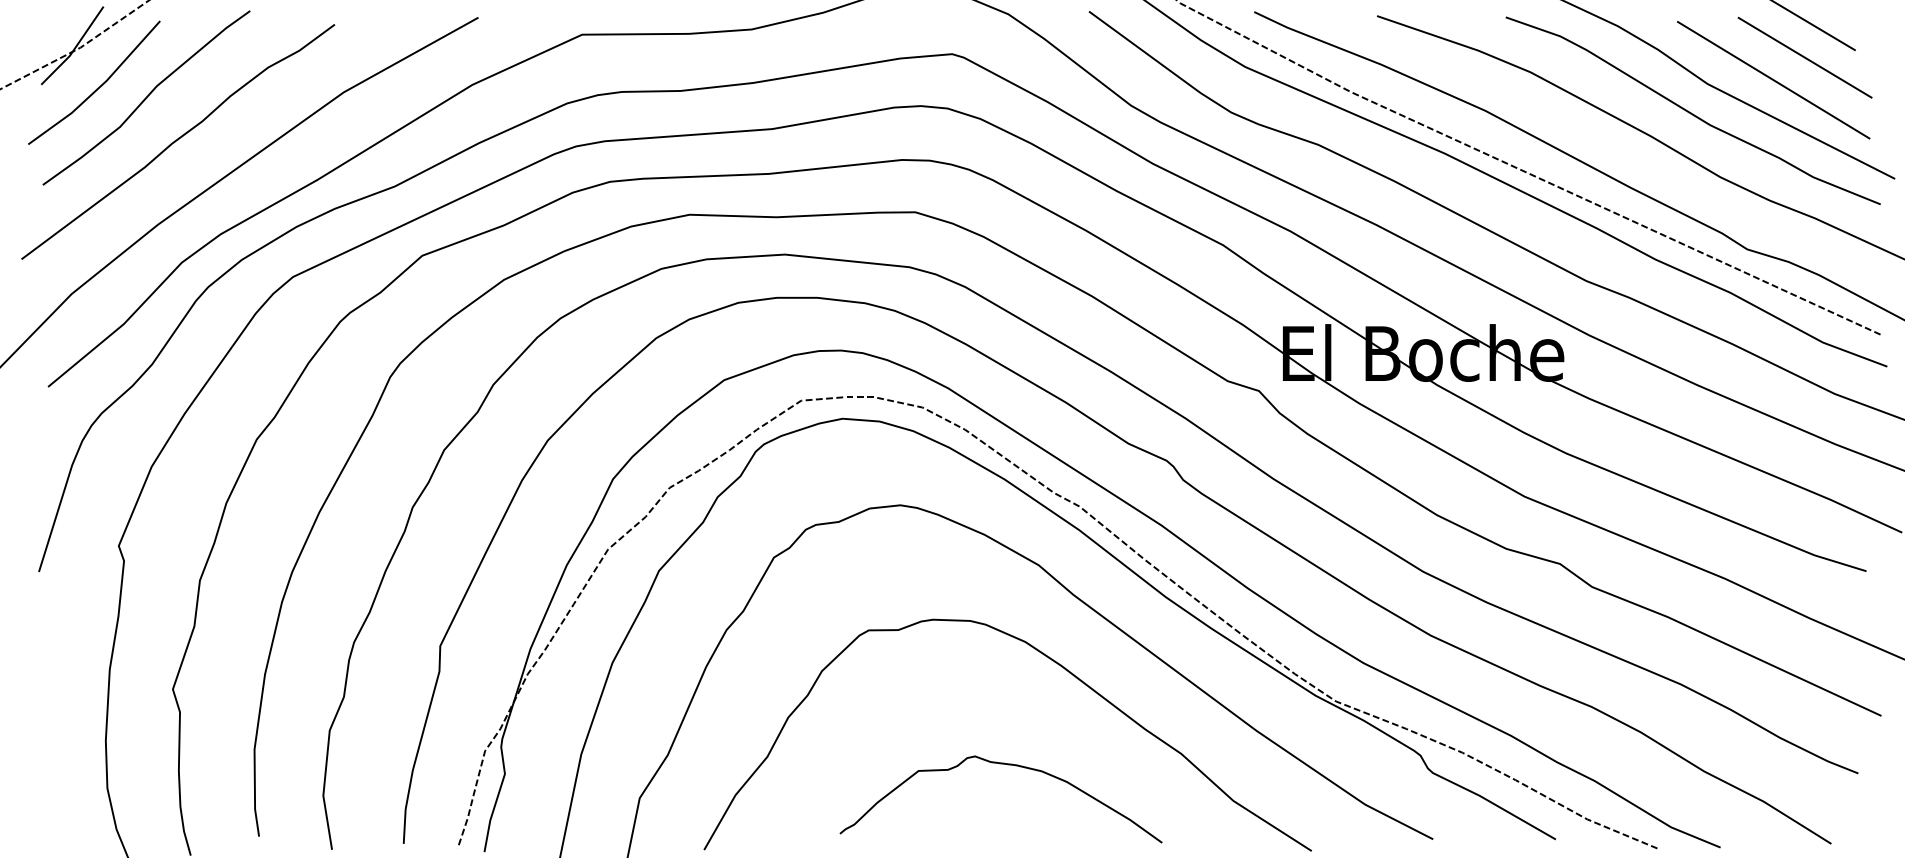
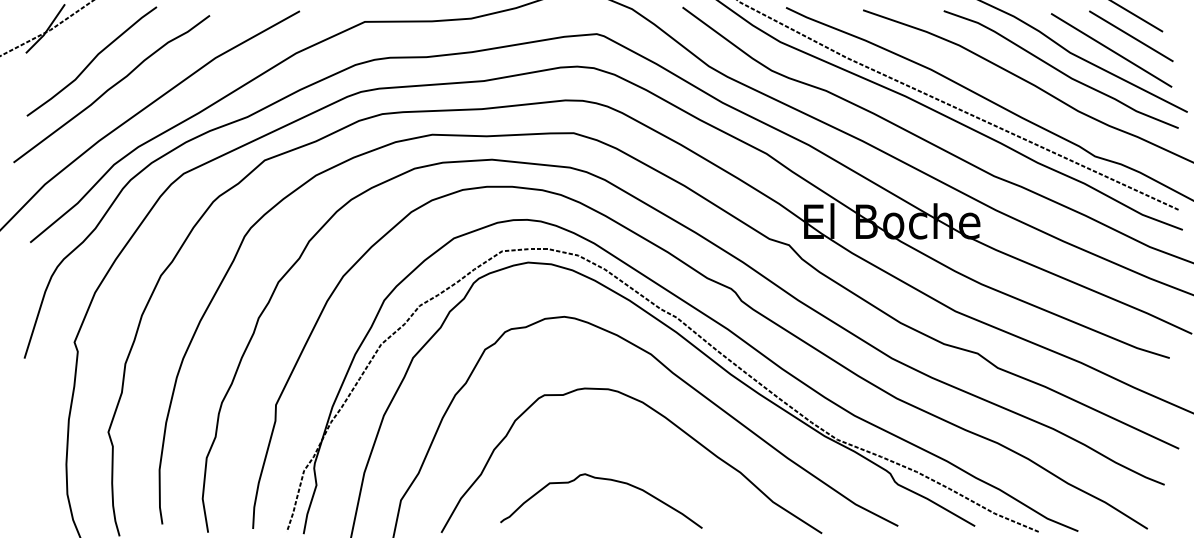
line: (98, 86) -> (61, 54), removed
part: (1009, 766) -> (606, 480), moved

